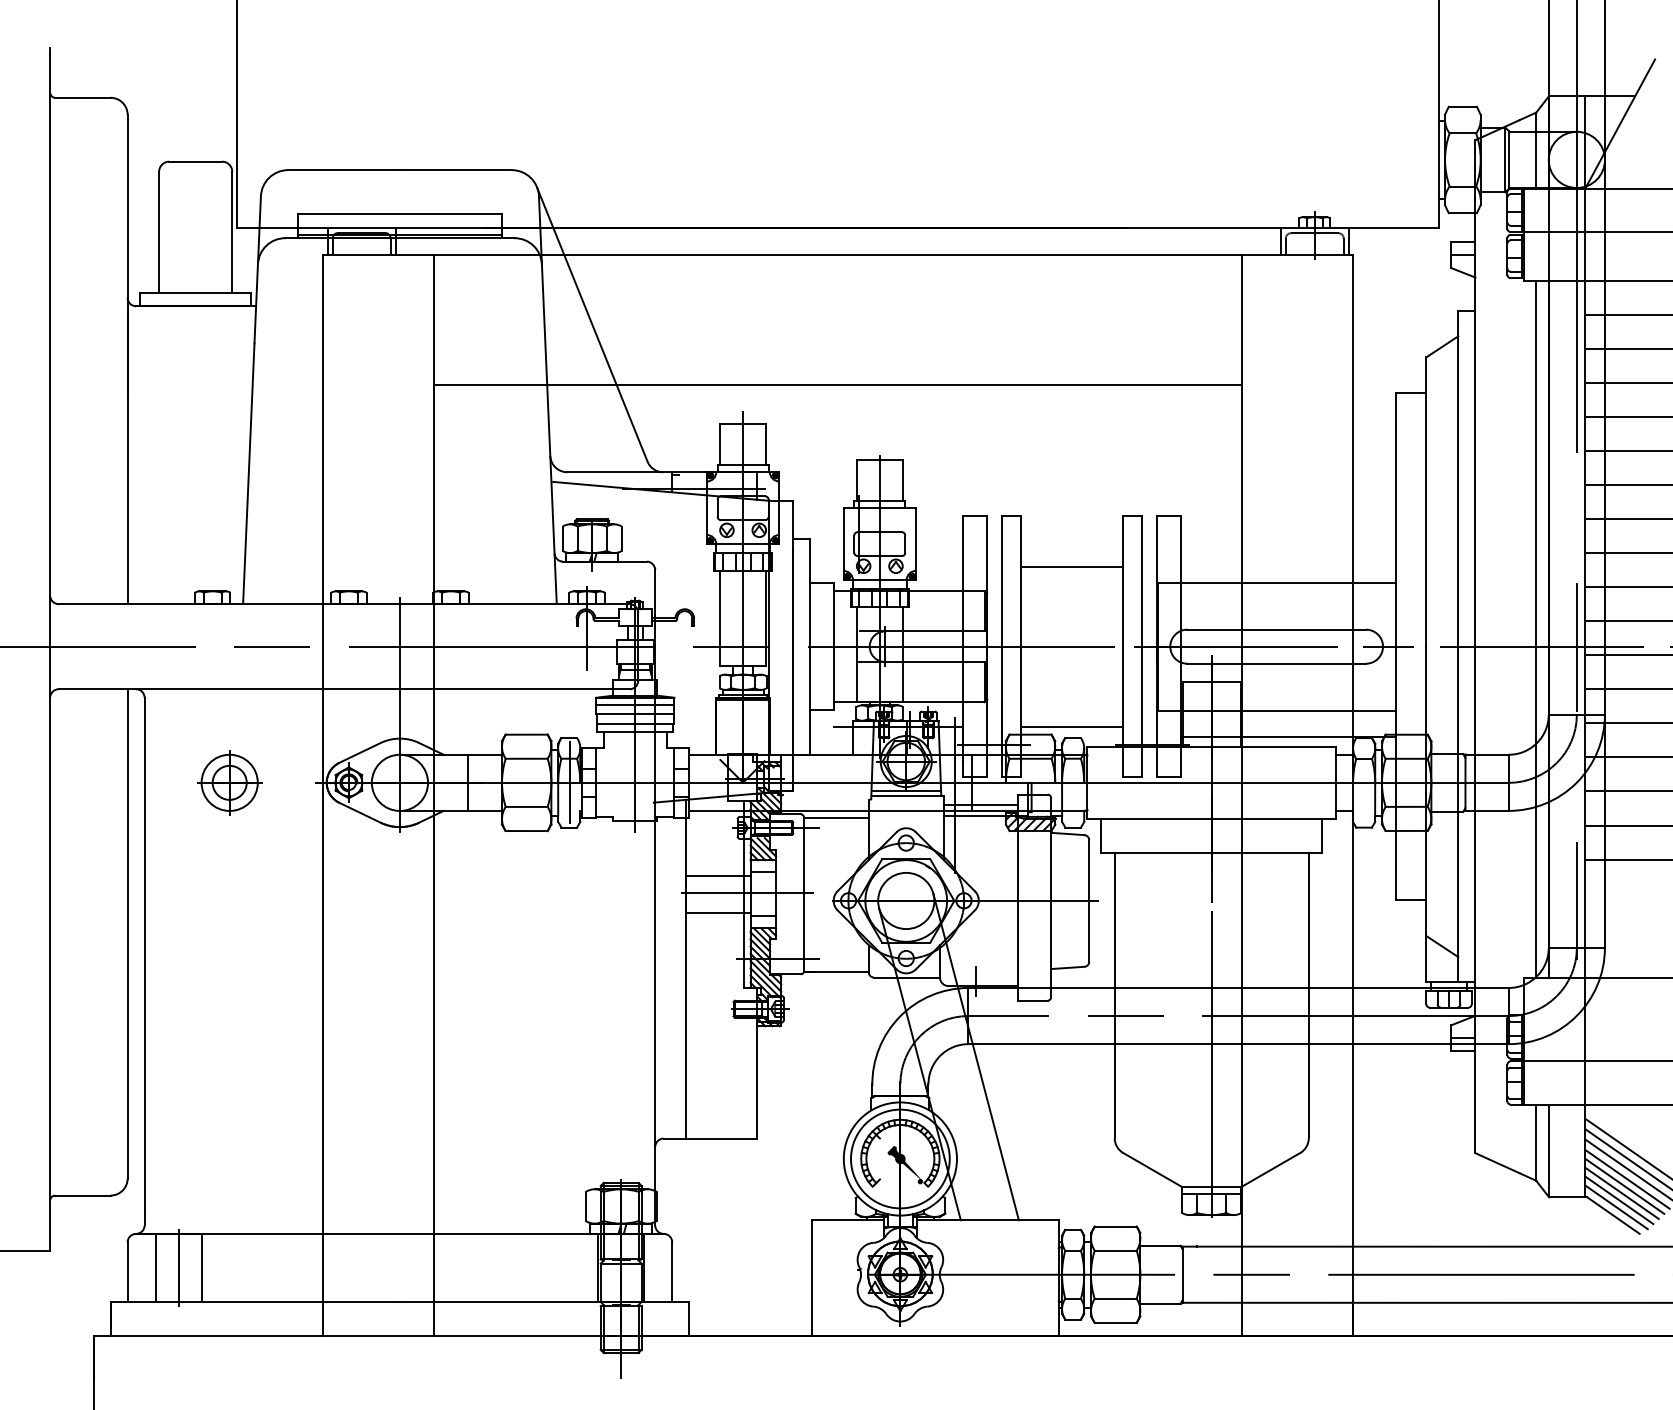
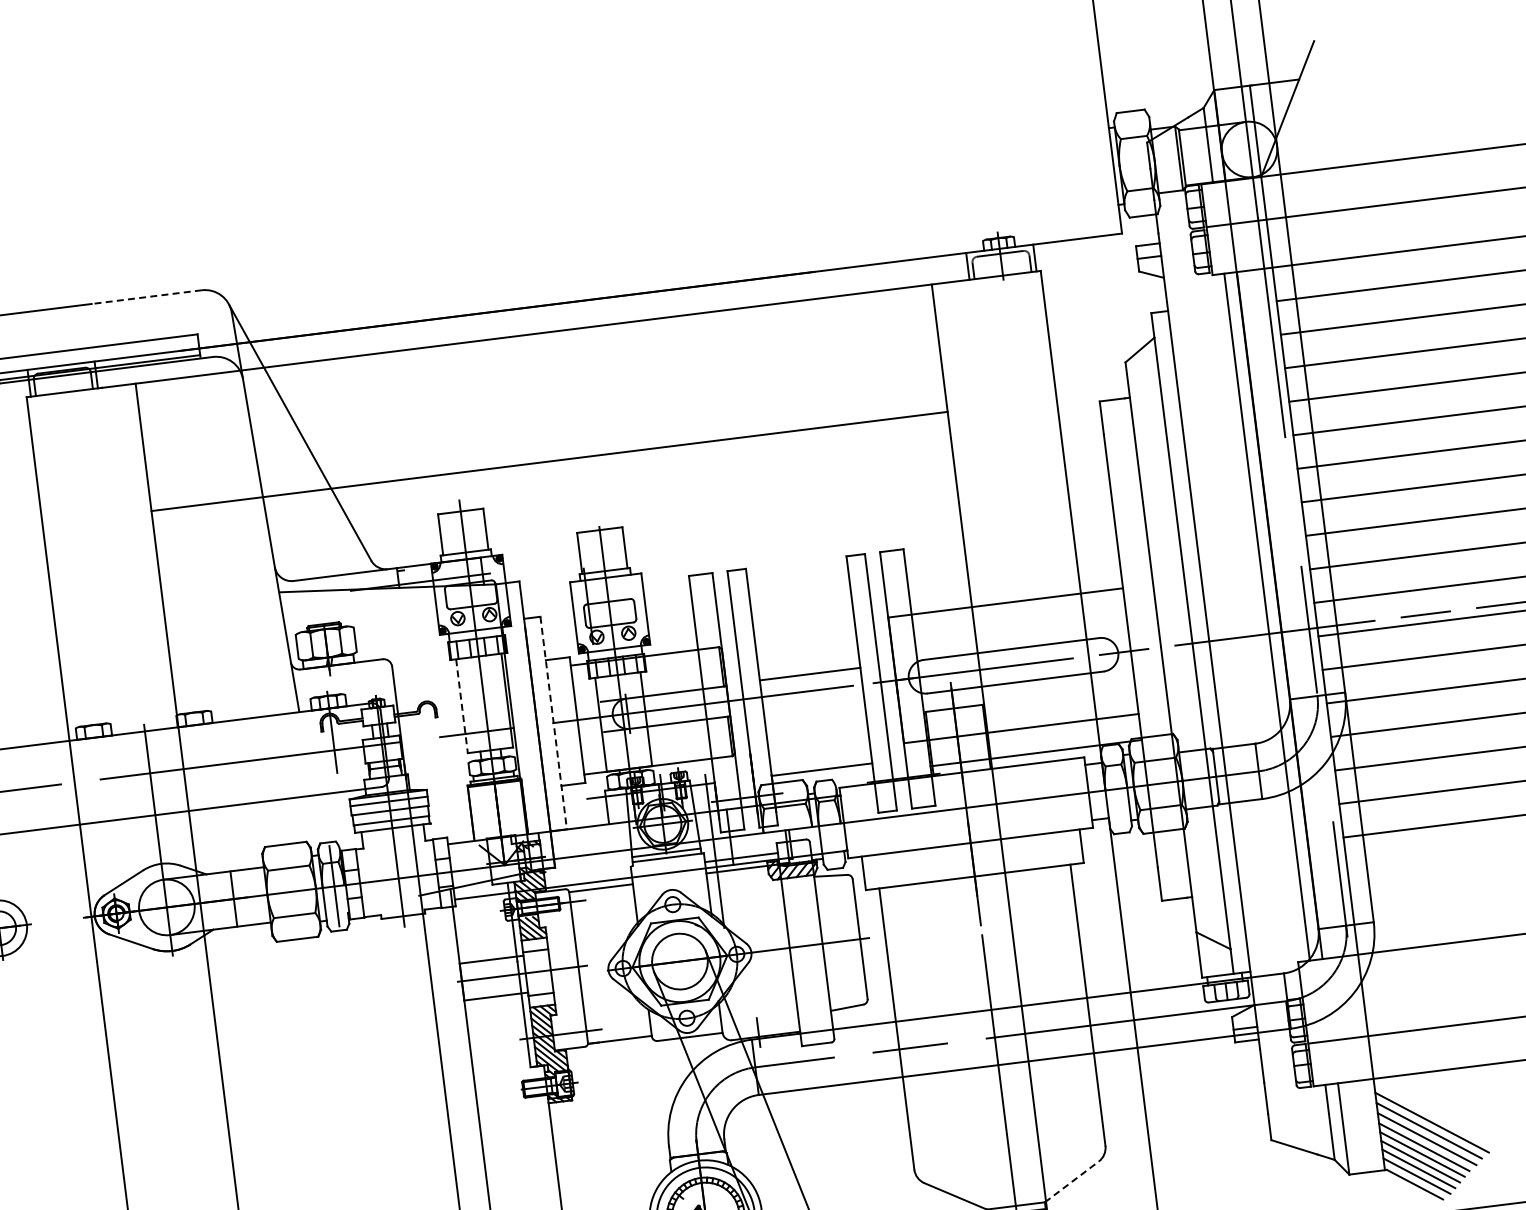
line: (455, 170) -> (146, 297), solid -> dashed
line: (1072, 566) -> (810, 673), moved
line: (720, 618) -> (462, 706), solid -> dashed
line: (809, 646) -> (553, 722), solid -> dashed
line: (1271, 1169) -> (1072, 1181), solid -> dashed

